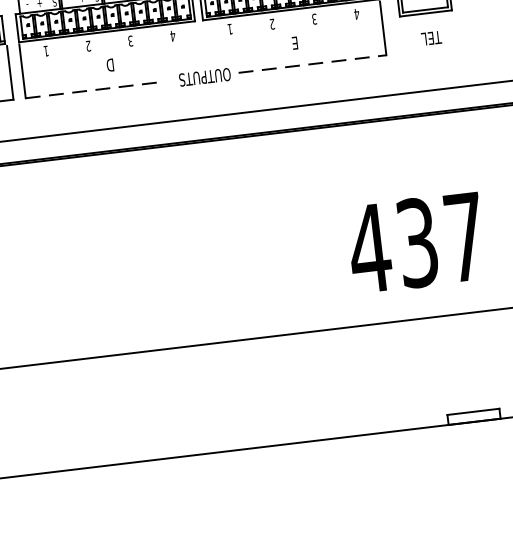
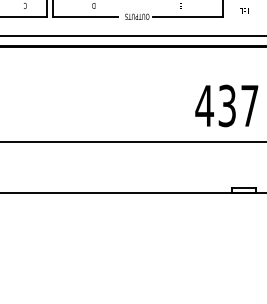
line: (313, 63) -> (188, 16), dashed -> solid
line: (95, 89) -> (85, 16), dashed -> solid

